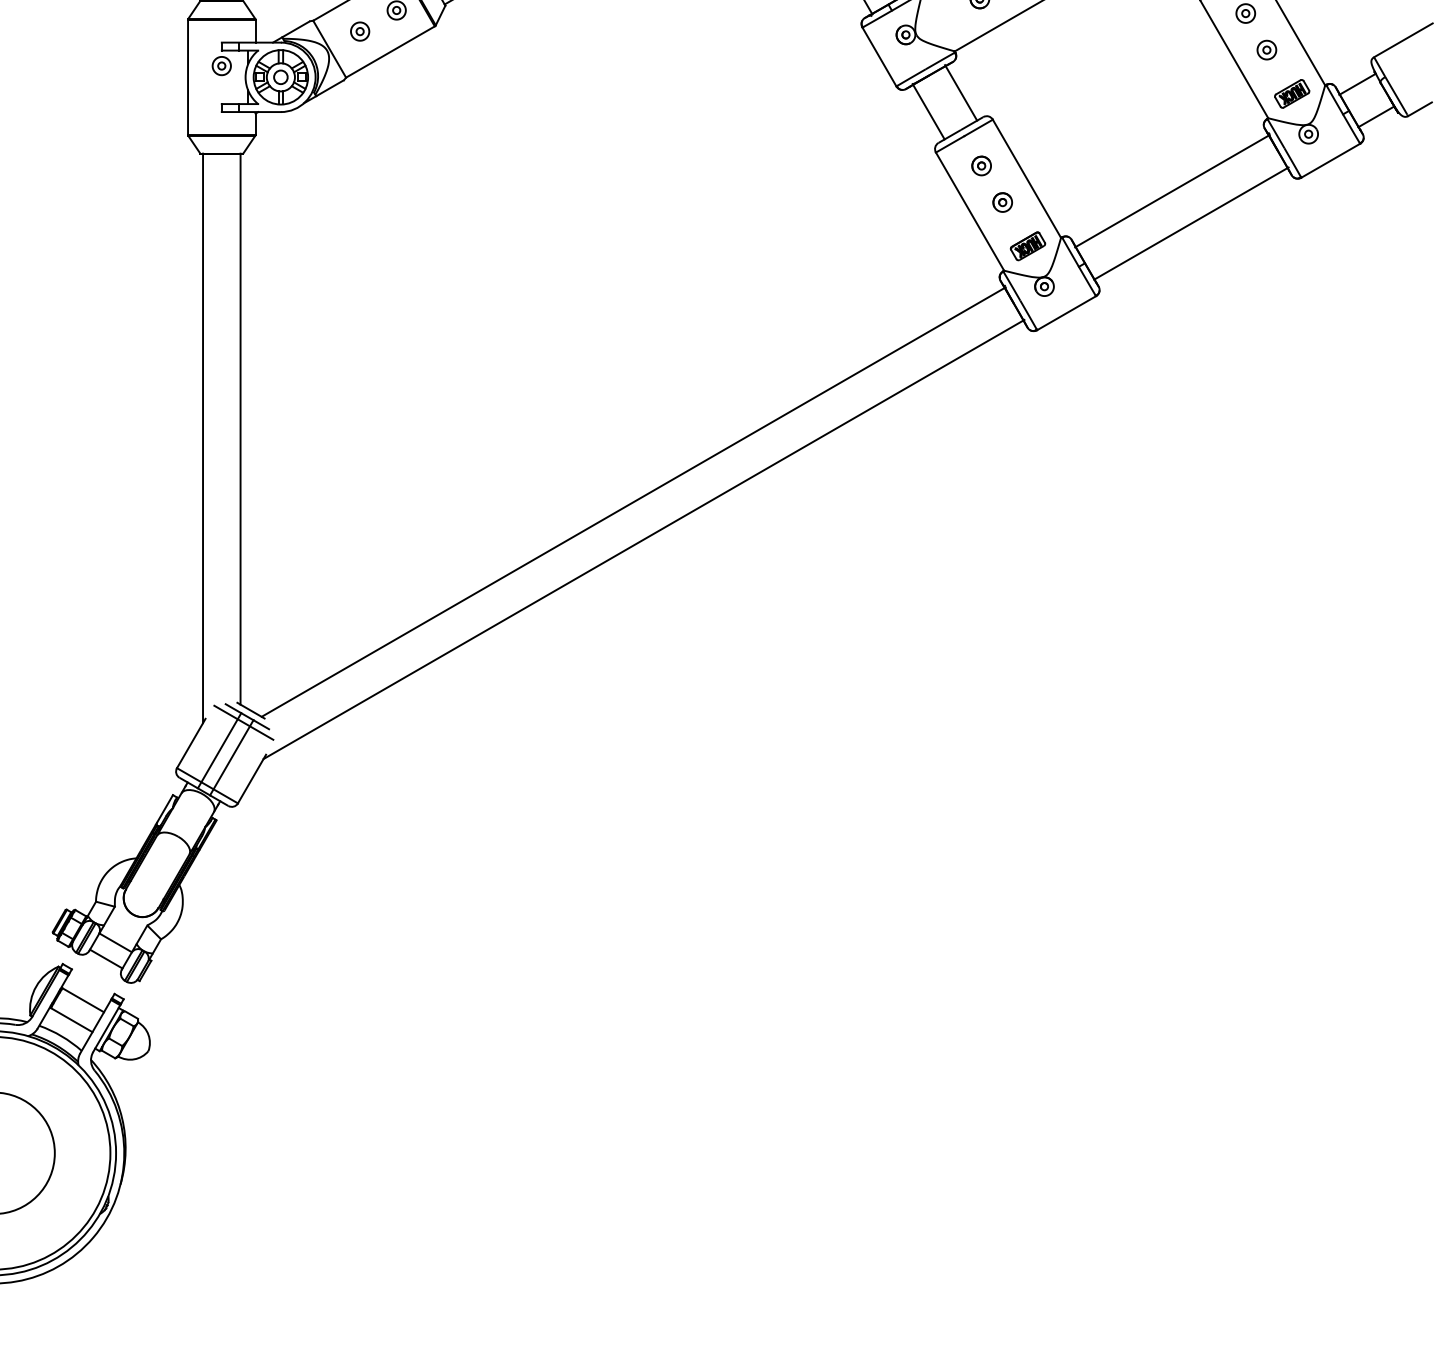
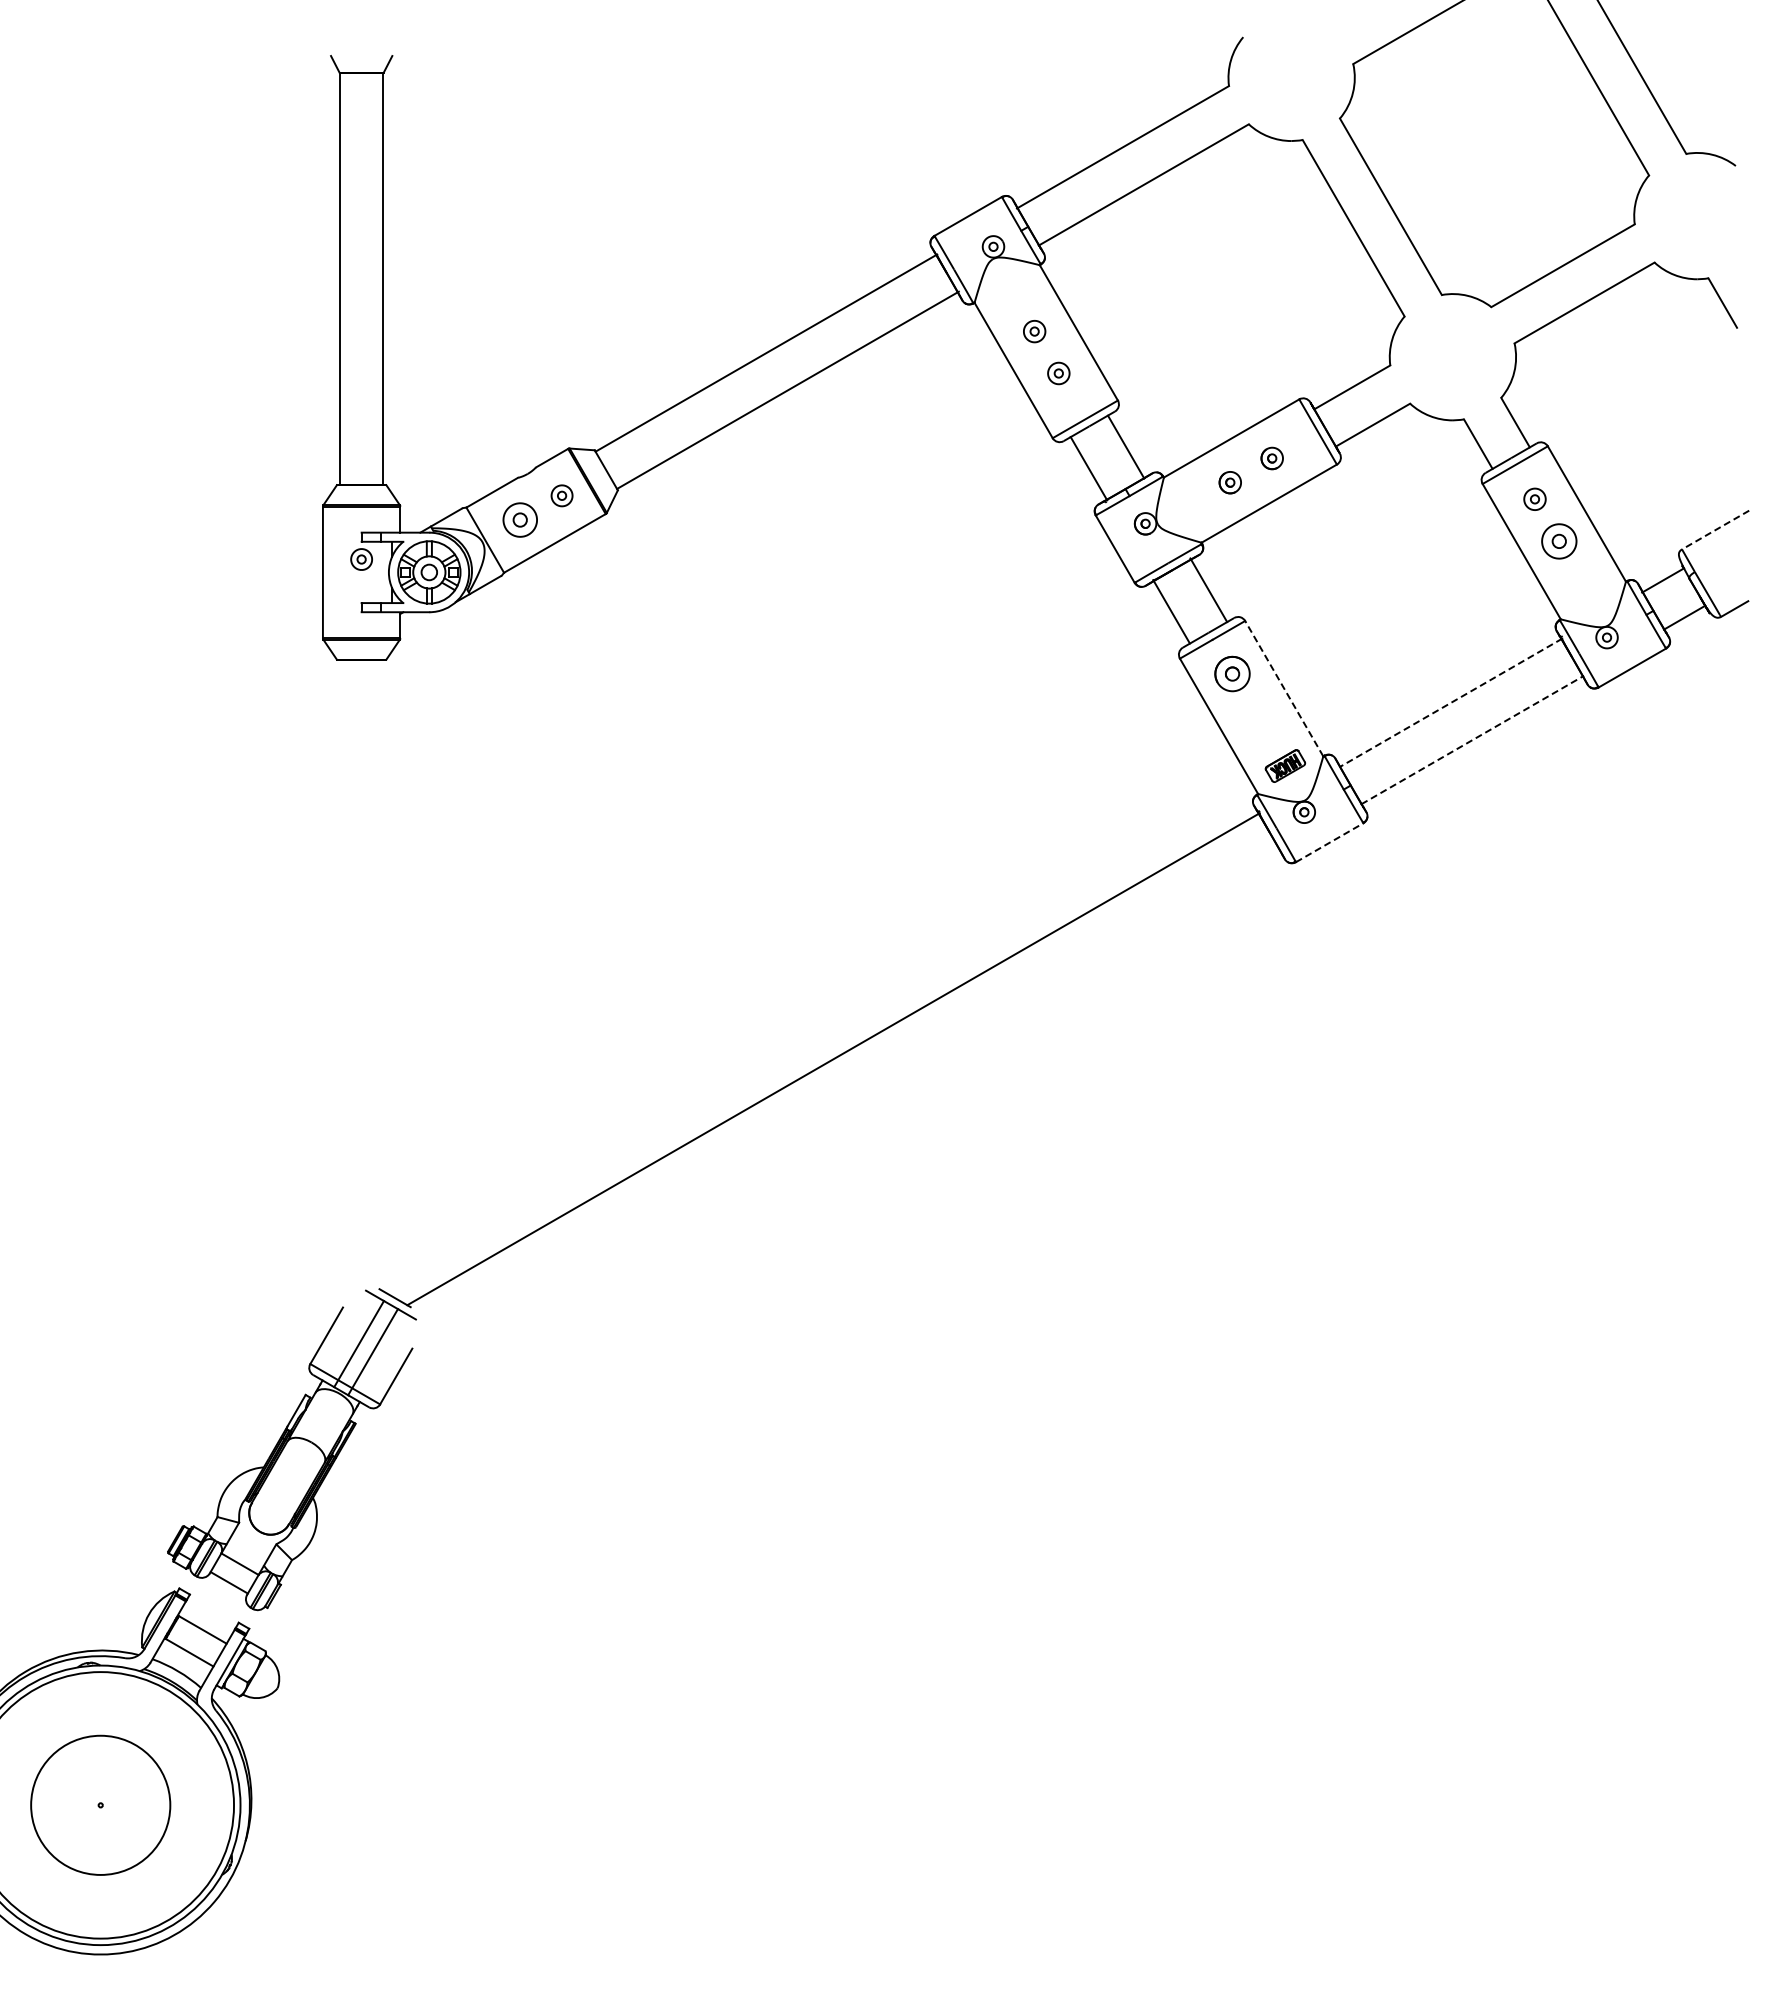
part: (359, 31) -> (519, 519), size x1.6
line: (1403, 40) -> (1715, 530), solid -> dashed
part: (1266, 49) -> (1558, 540), size x1.6
part: (1291, 93) -> (1587, 591), removed
part: (980, 165) -> (1231, 673), size x1.6
line: (1026, 178) -> (1283, 688), solid -> dashed
line: (1172, 190) -> (1450, 702), solid -> dashed
part: (1002, 202) -> (1256, 715), removed
line: (1191, 224) -> (1472, 740), solid -> dashed
line: (1067, 313) -> (1330, 842), solid -> dashed
line: (240, 429) -> (383, 975), removed
line: (203, 437) -> (340, 985), removed
line: (644, 539) -> (845, 1101), removed
line: (243, 722) -> (386, 1311), removed

